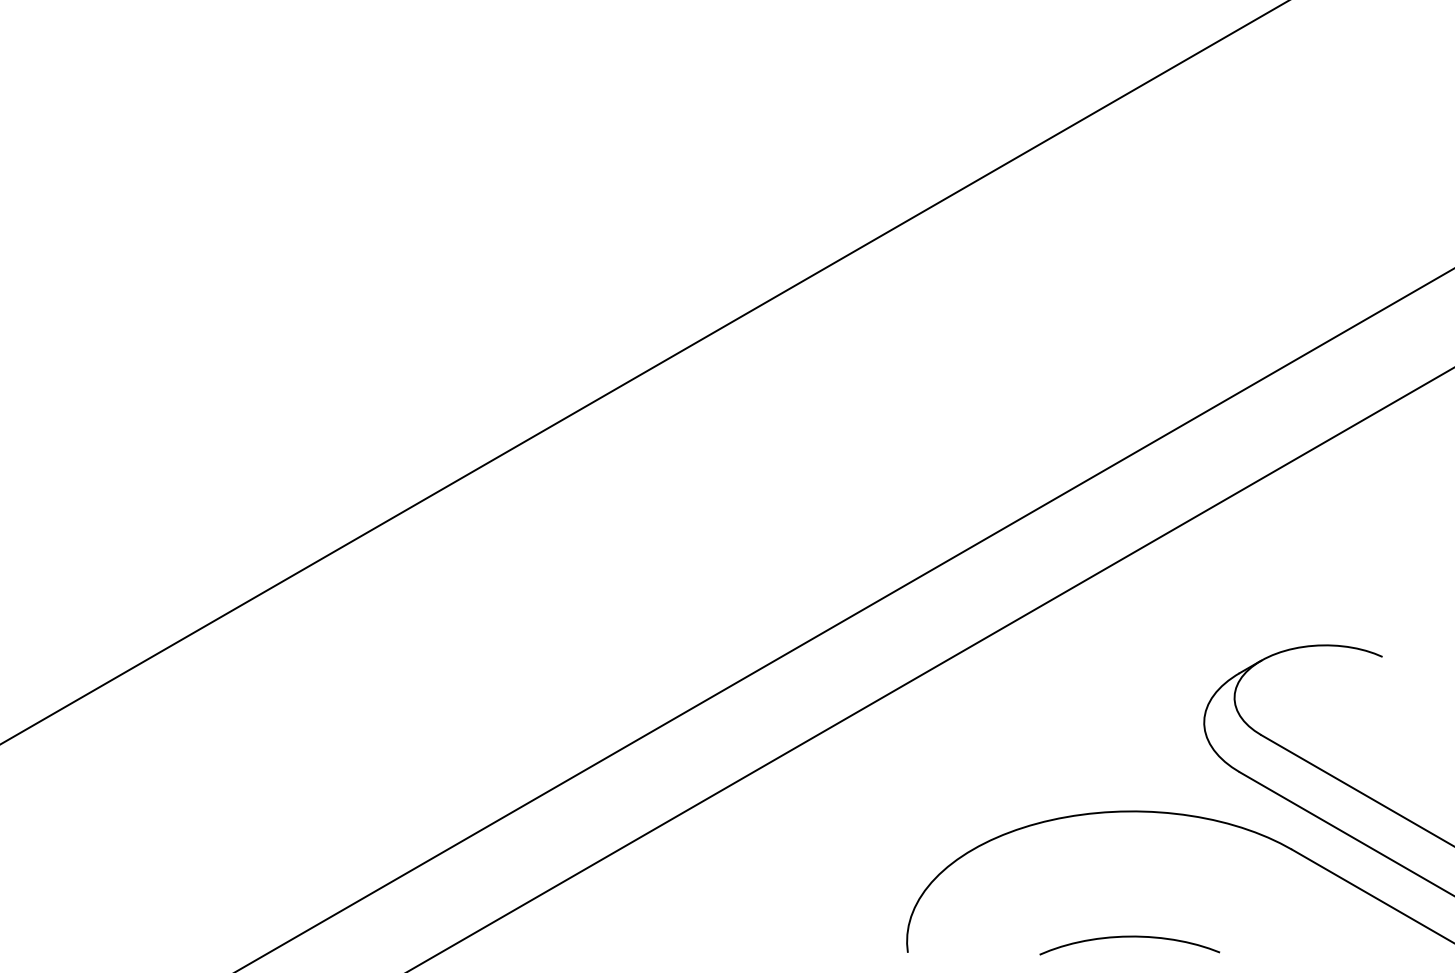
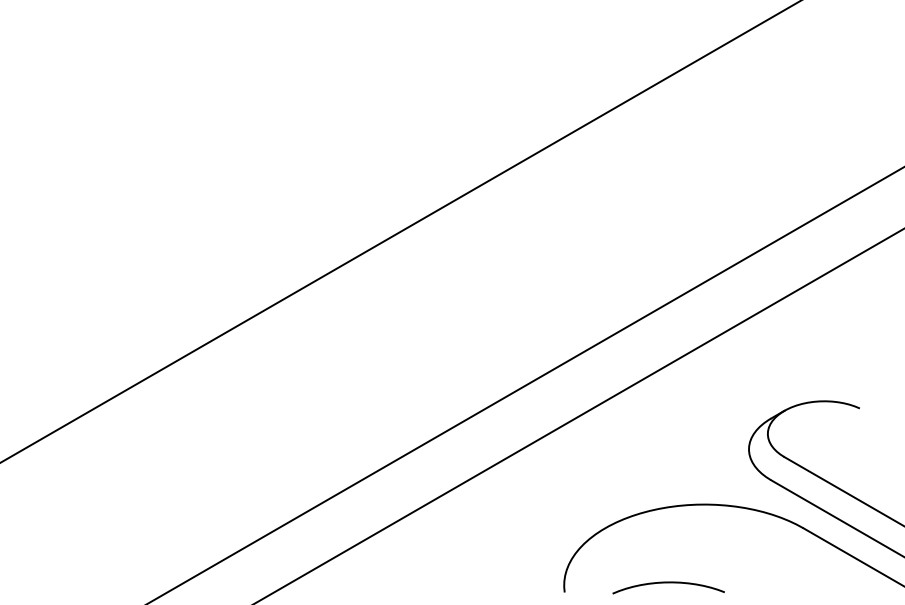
curve: (1129, 938) -> (668, 583), moved

